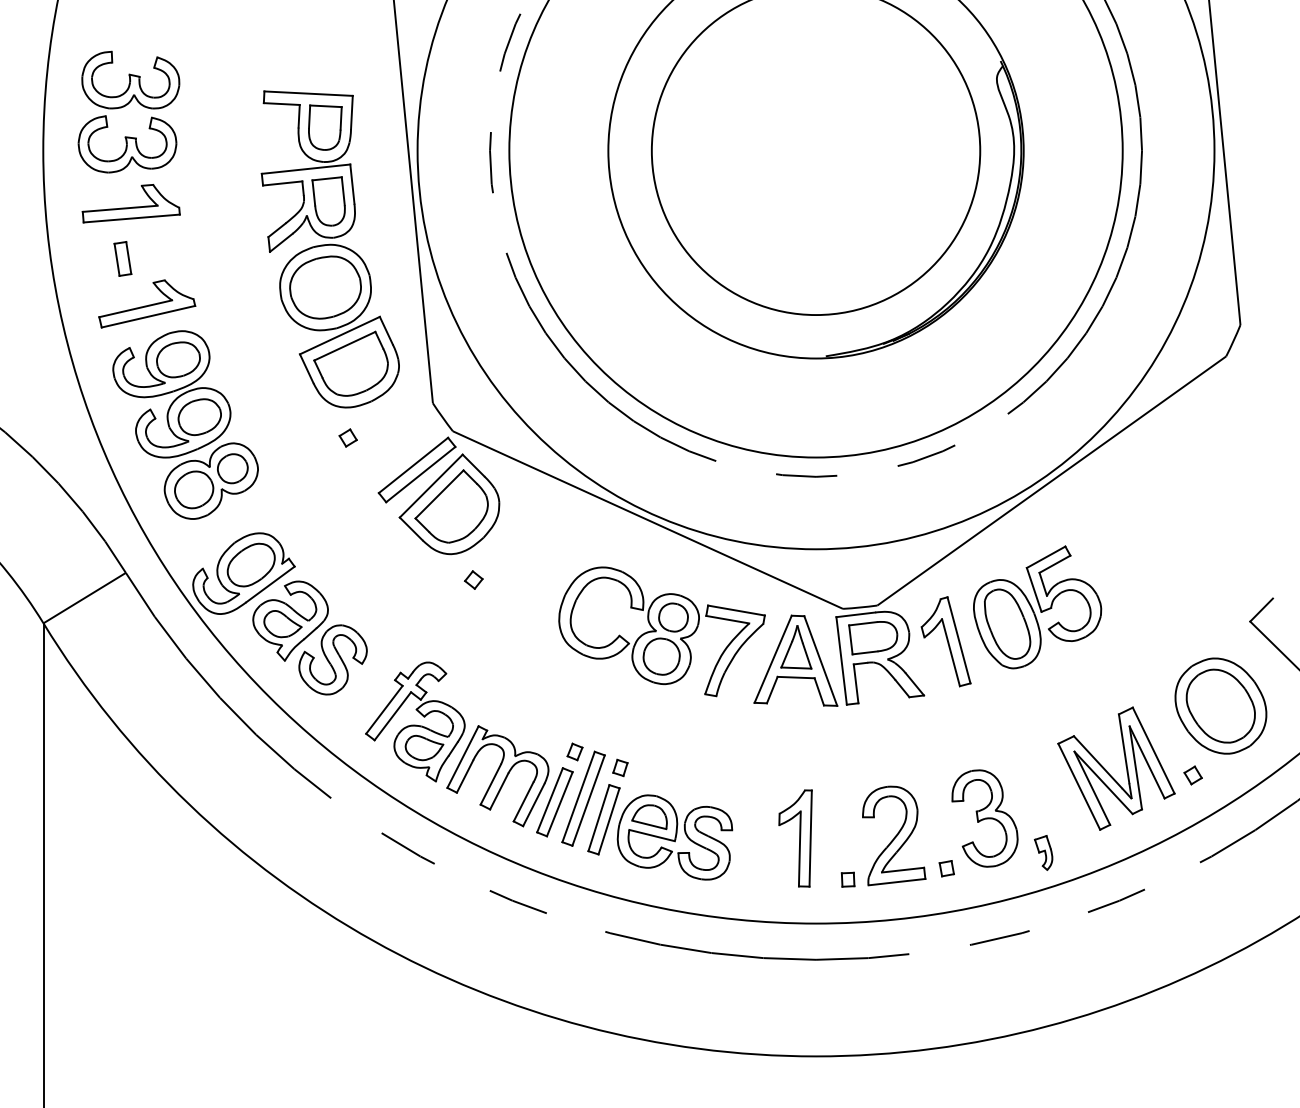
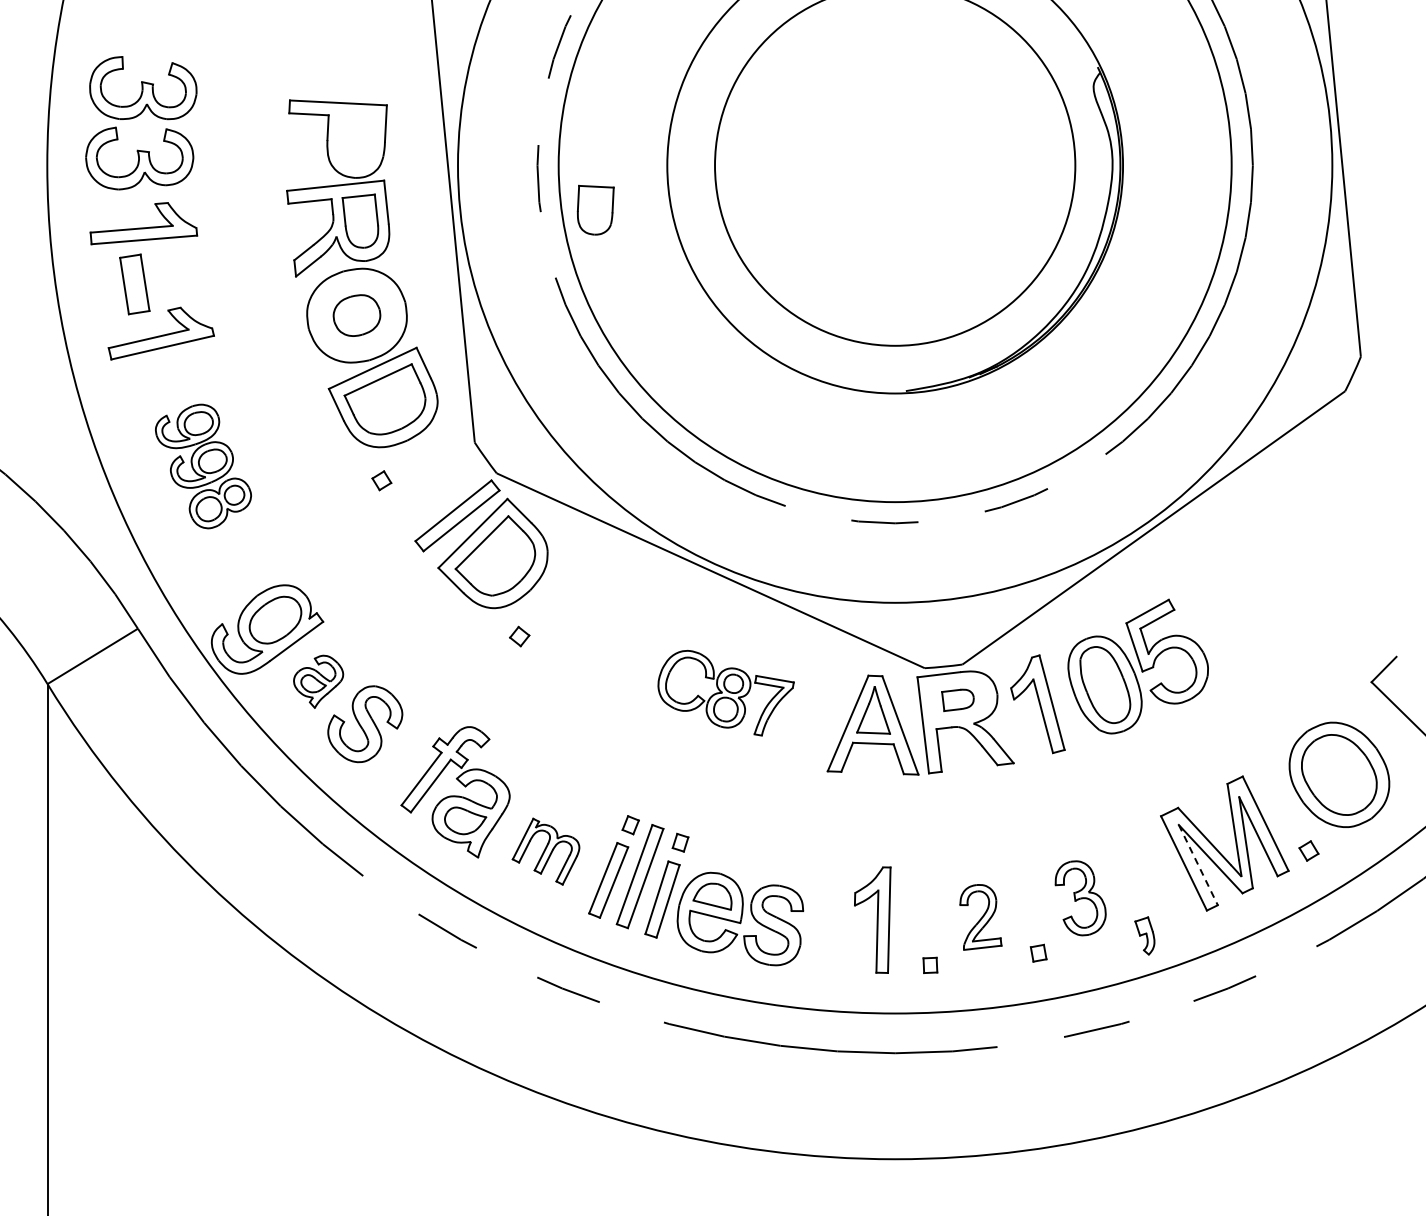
part: (325, 127) -> (595, 209), moved
part: (122, 258) -> (134, 283), size x1.6
part: (325, 287) -> (356, 315), size x0.6
part: (185, 425) -> (203, 466), size x0.6
part: (290, 620) -> (318, 681), size x0.6
part: (661, 631) -> (725, 692), size x0.6
part: (872, 638) -> (957, 700), size x0.6
part: (497, 775) -> (545, 851), size x0.6
line: (1092, 788) -> (1198, 865), solid -> dashed
part: (984, 818) -> (1080, 898), size x0.7
part: (893, 836) -> (980, 917), size x0.6

